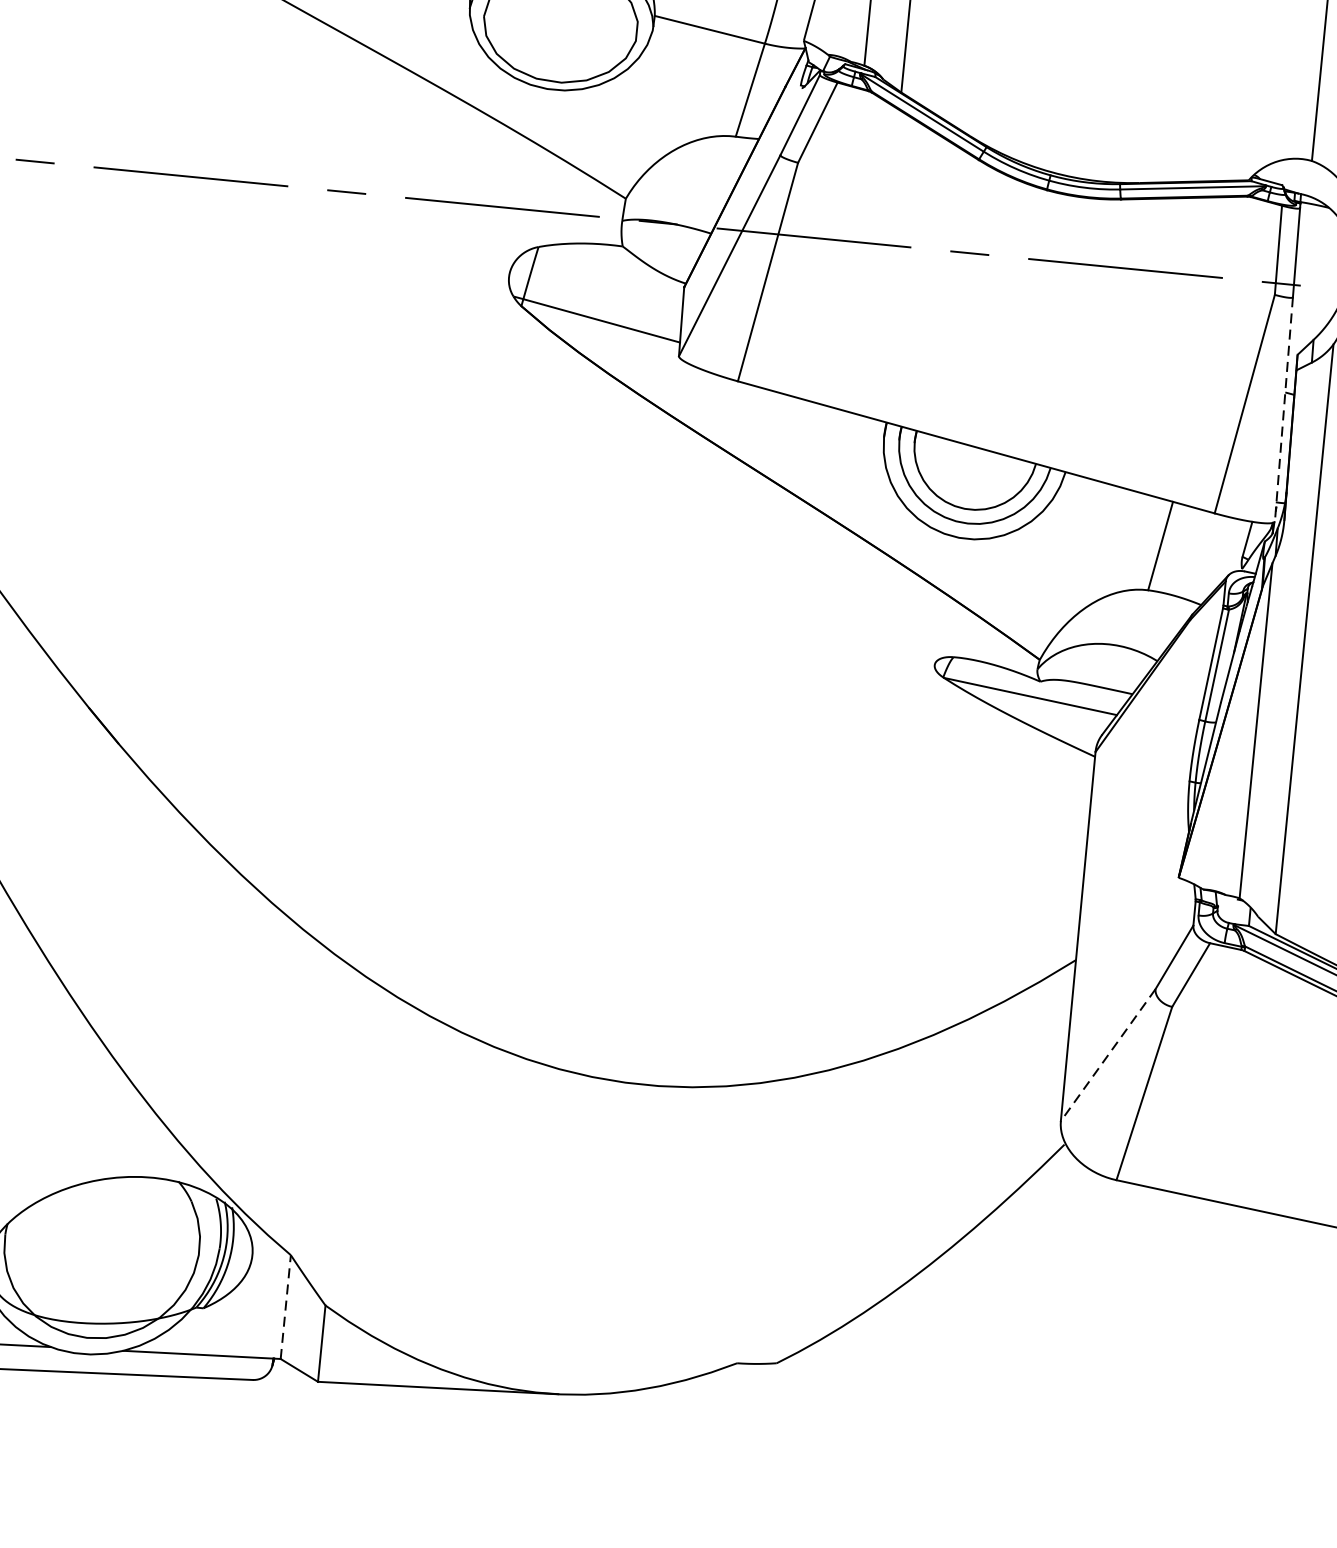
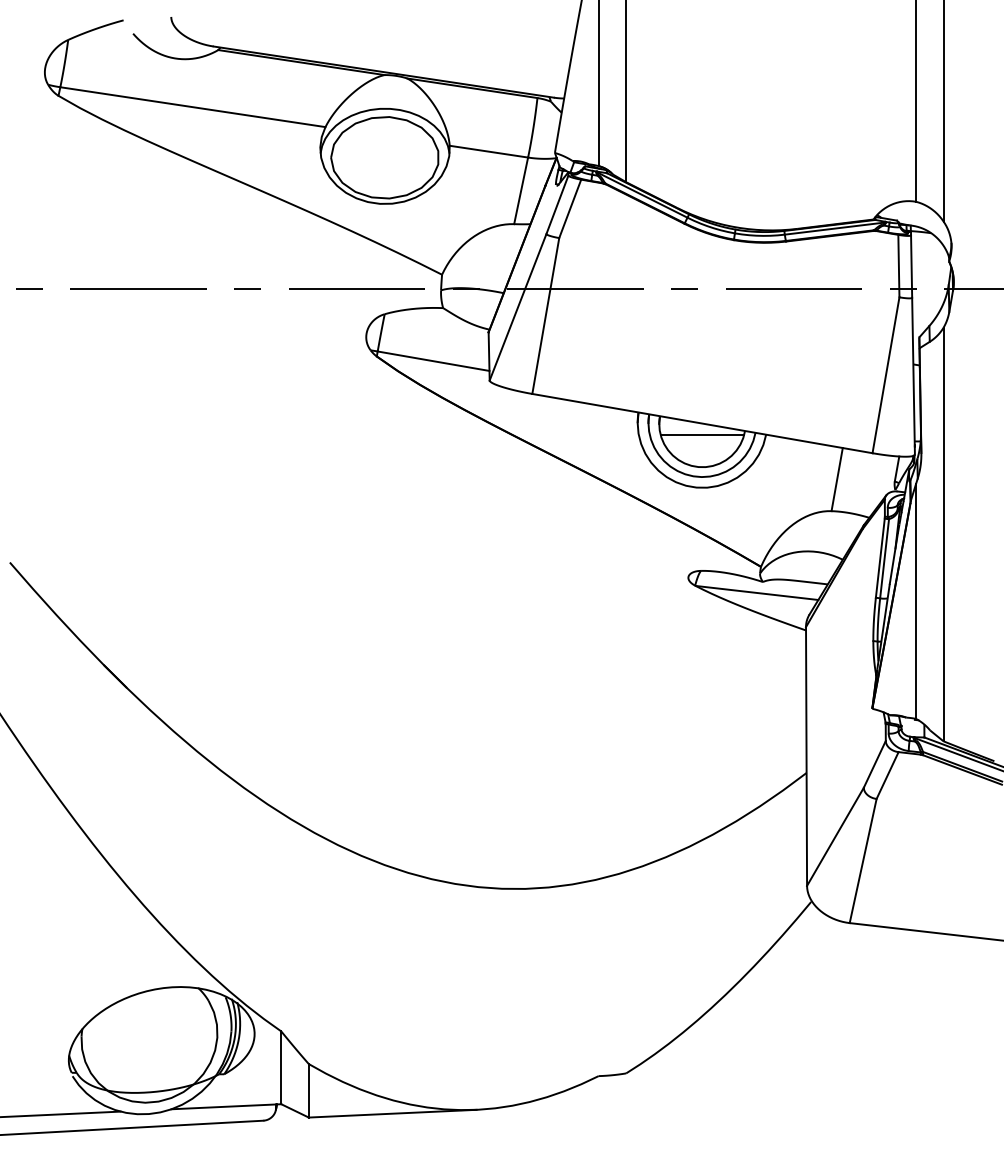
line: (1283, 409) -> (913, 376), dashed -> solid
line: (974, 462) -> (702, 434), added
line: (1108, 1054) -> (835, 836), dashed -> solid
line: (286, 1306) -> (281, 1067), dashed -> solid

